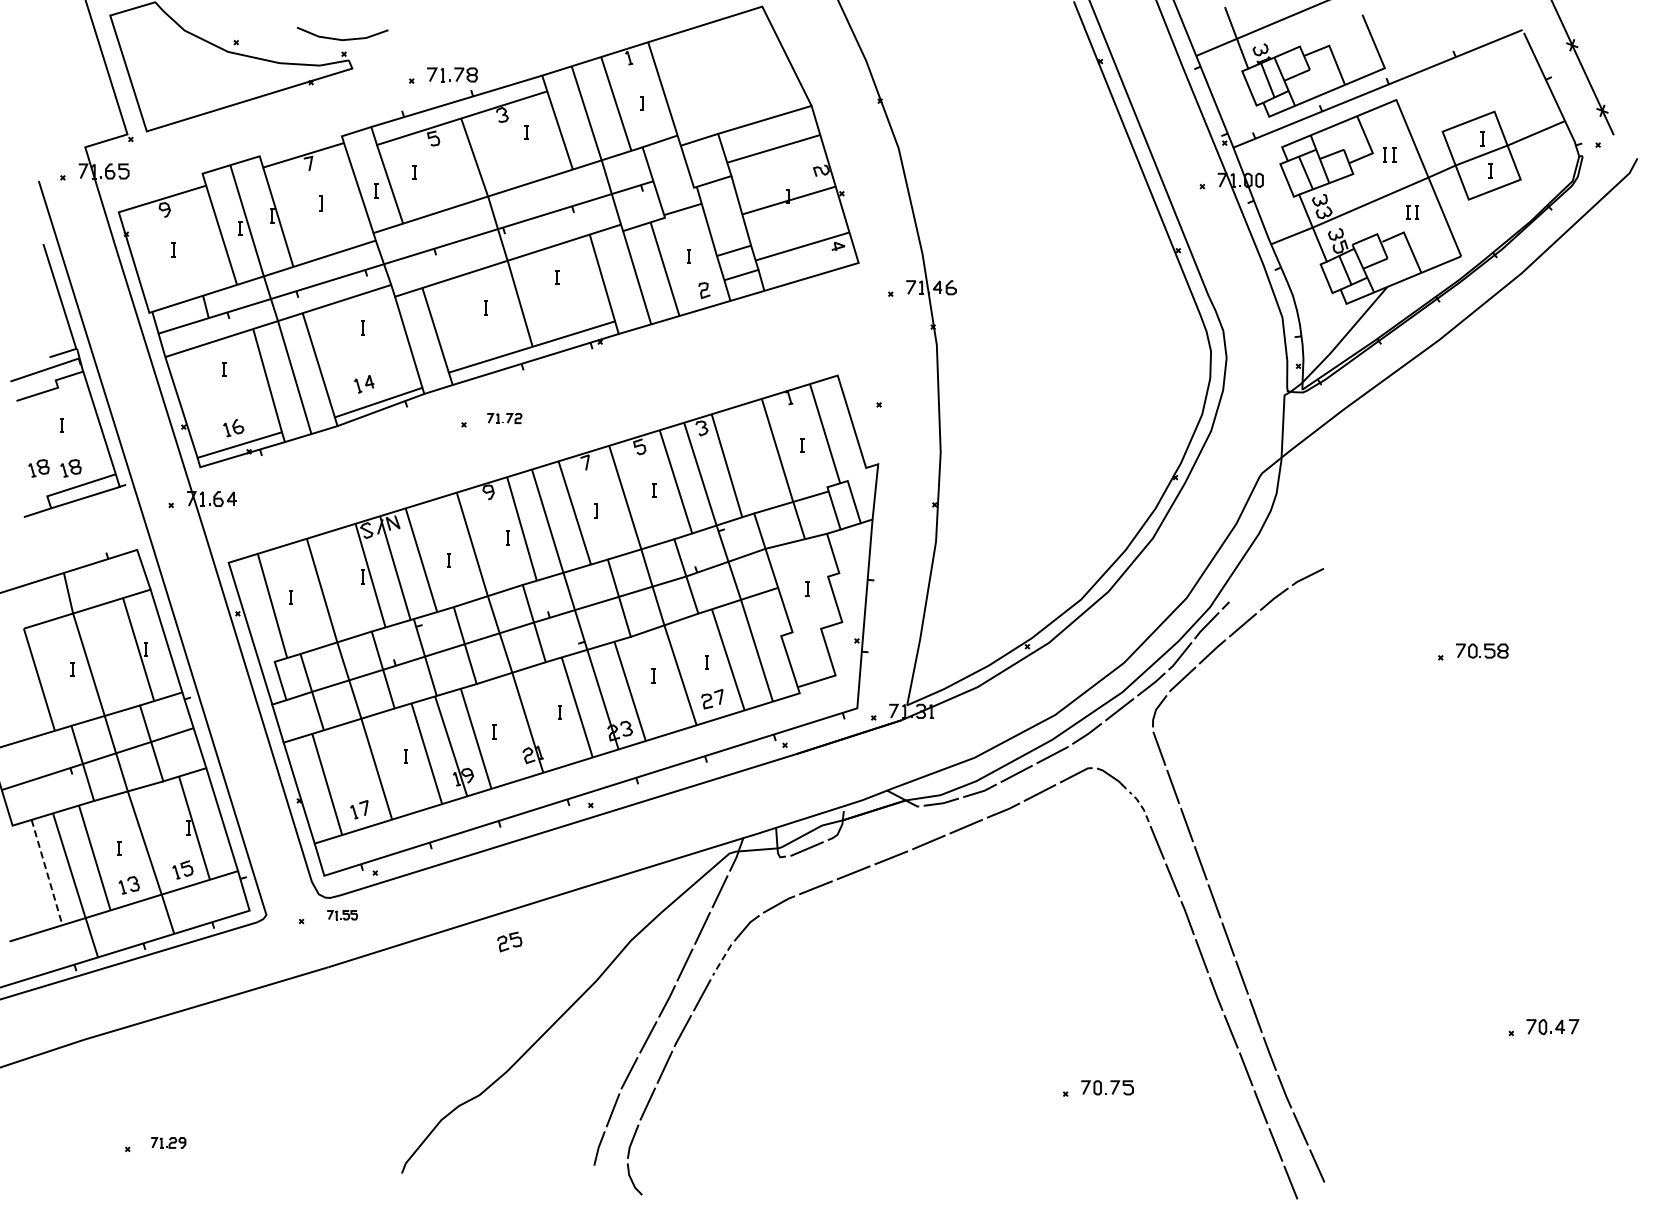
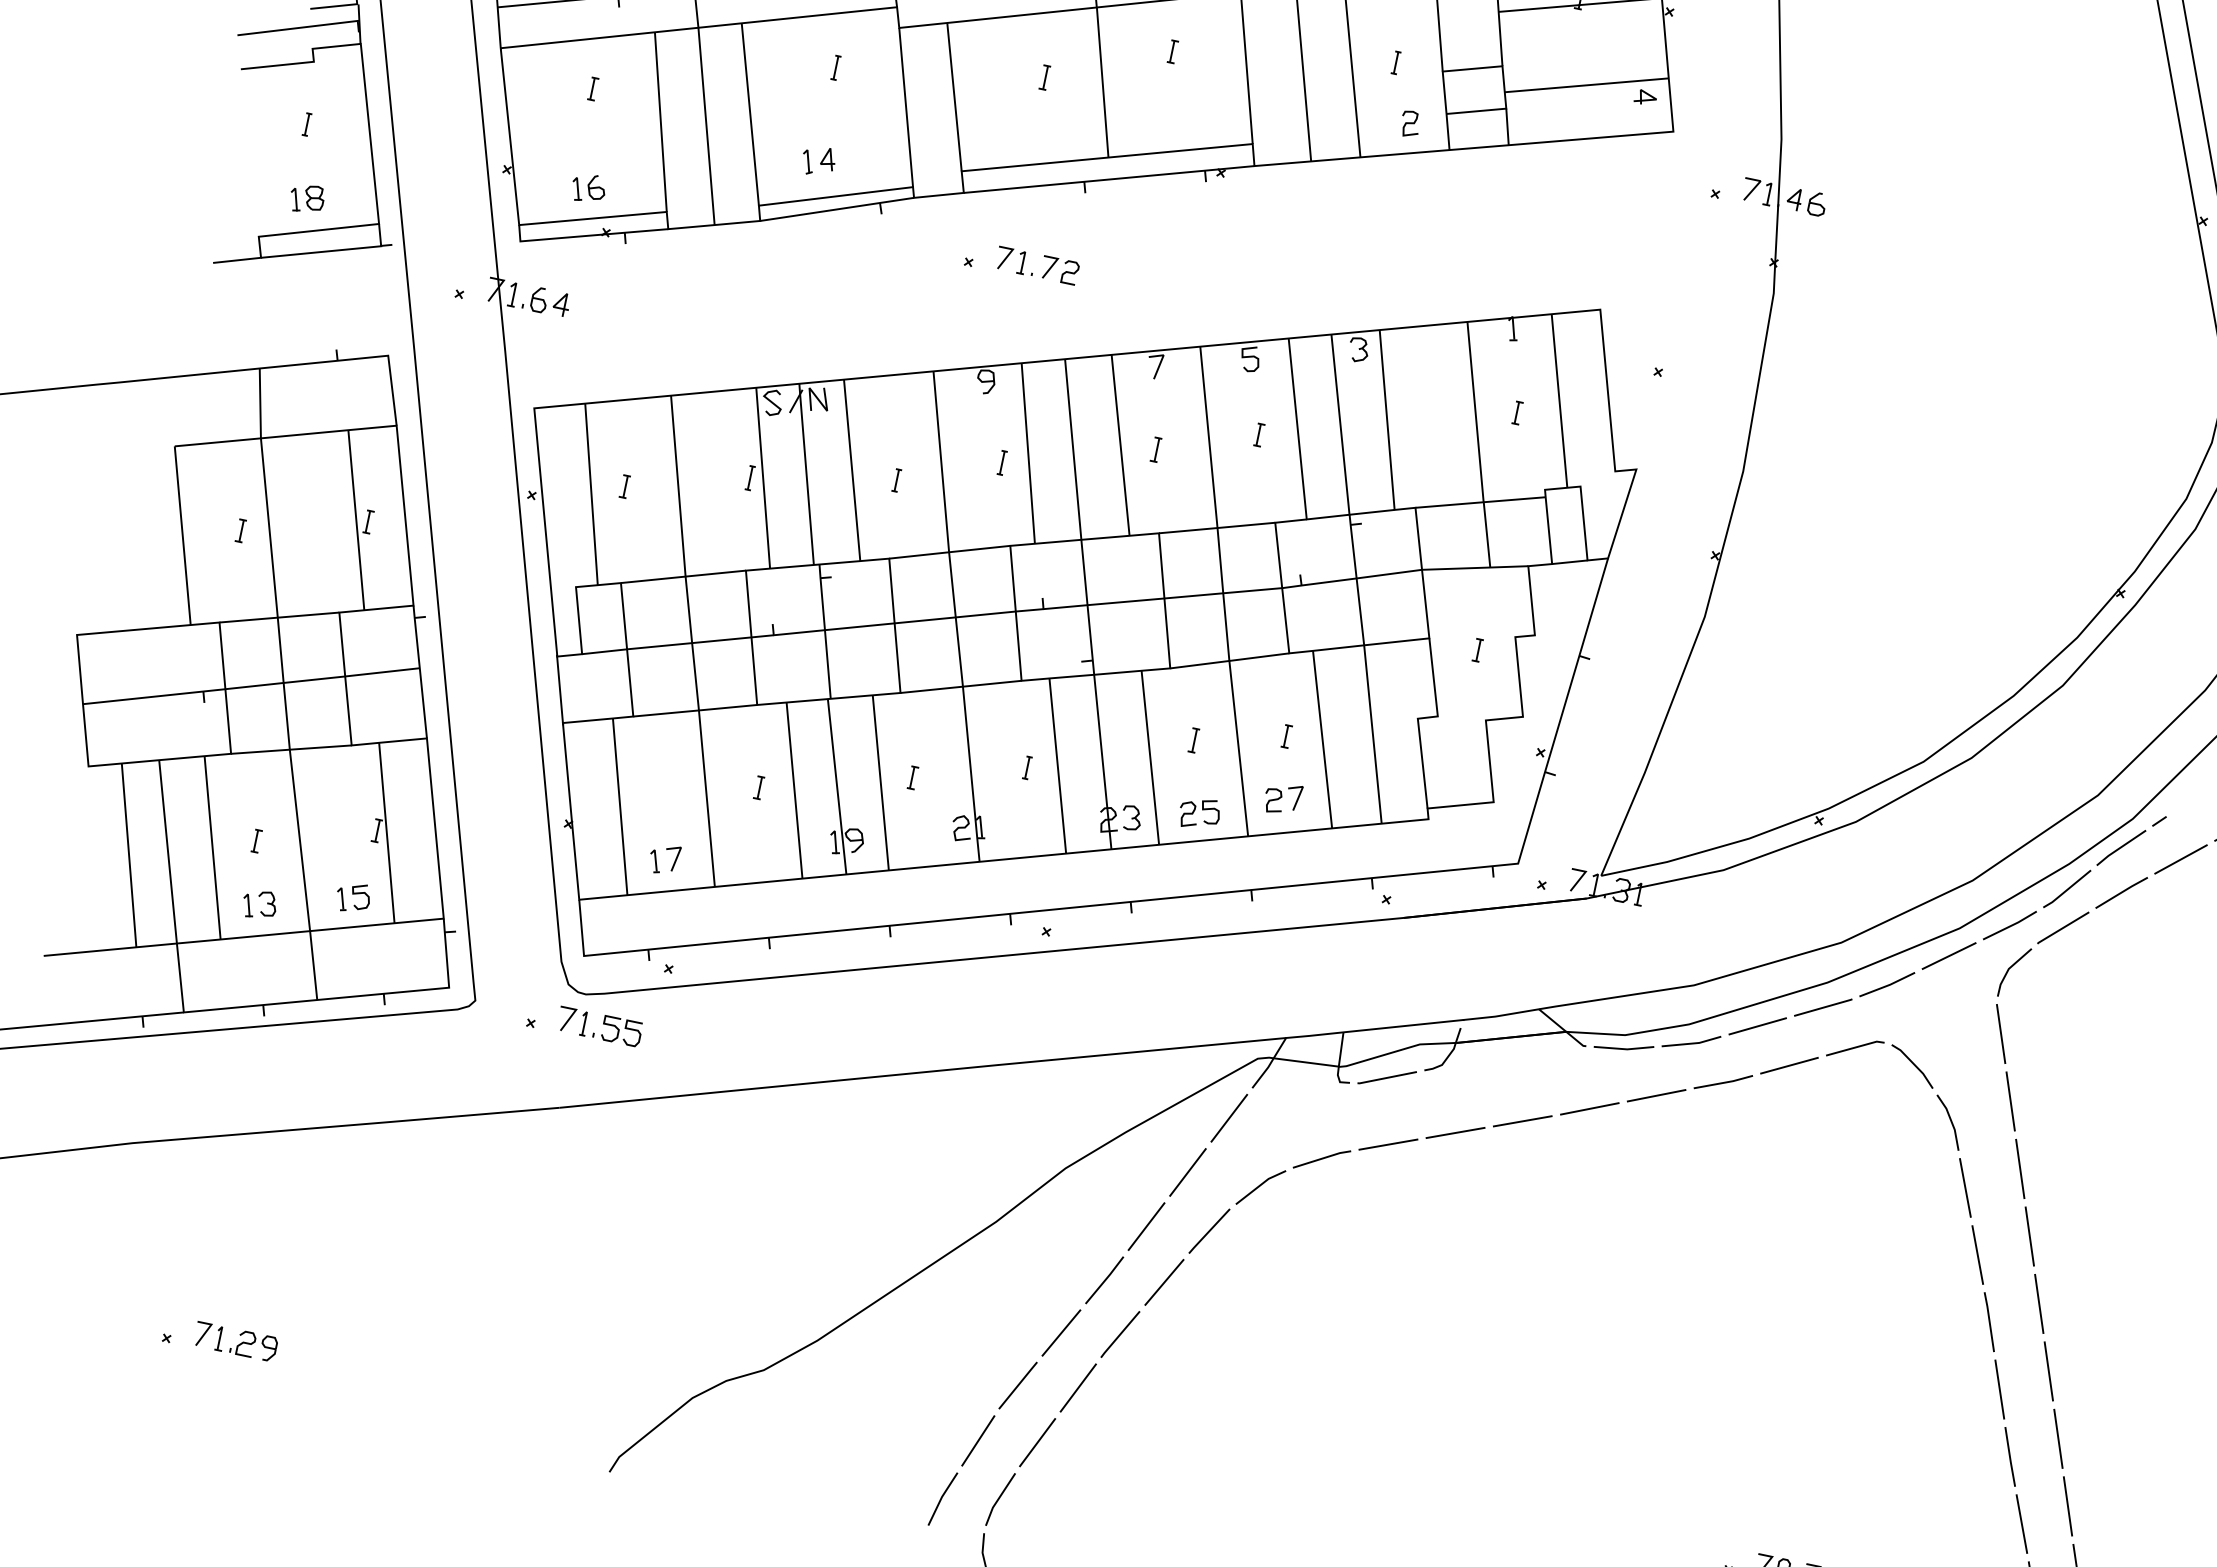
part: (504, 418) -> (1037, 265), size x1.43
part: (38, 468) -> (253, 187), removed
line: (1140, 805) -> (1950, 1120), dashed -> solid
line: (47, 872) -> (129, 855), dashed -> solid
part: (342, 915) -> (600, 1027), size x1.67
part: (509, 941) -> (1199, 812), moved
line: (721, 960) -> (1208, 1231), dashed -> solid
part: (168, 1142) -> (236, 1341), size x1.43

